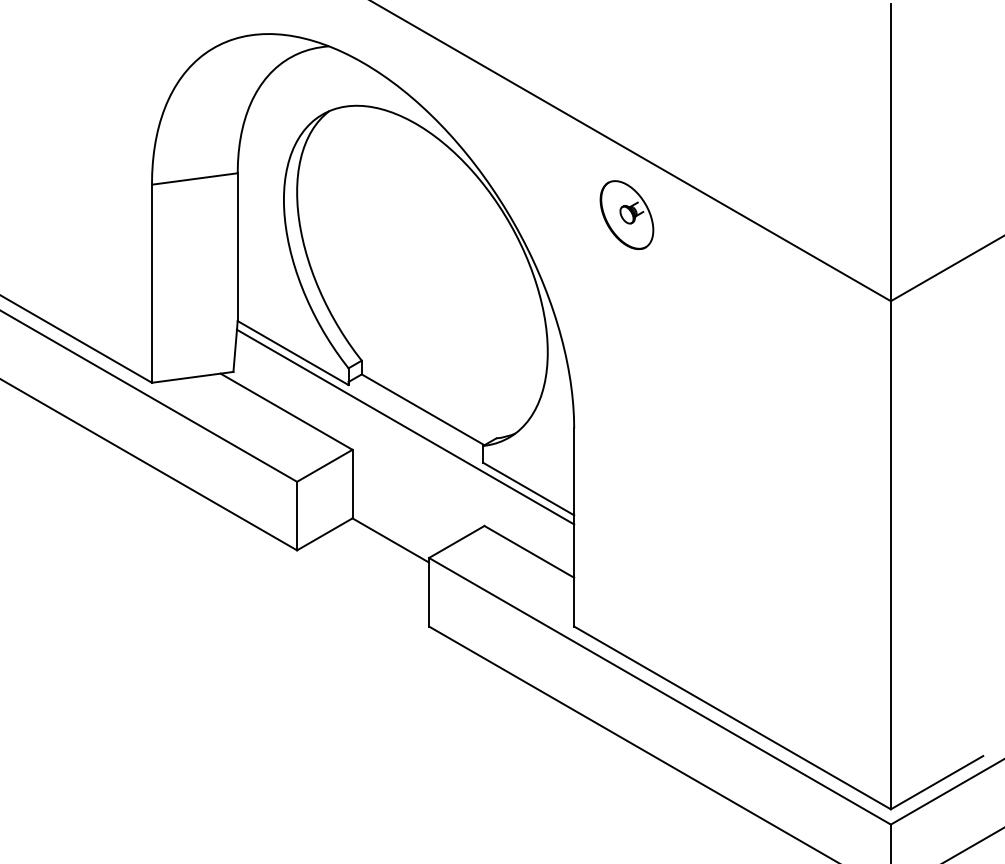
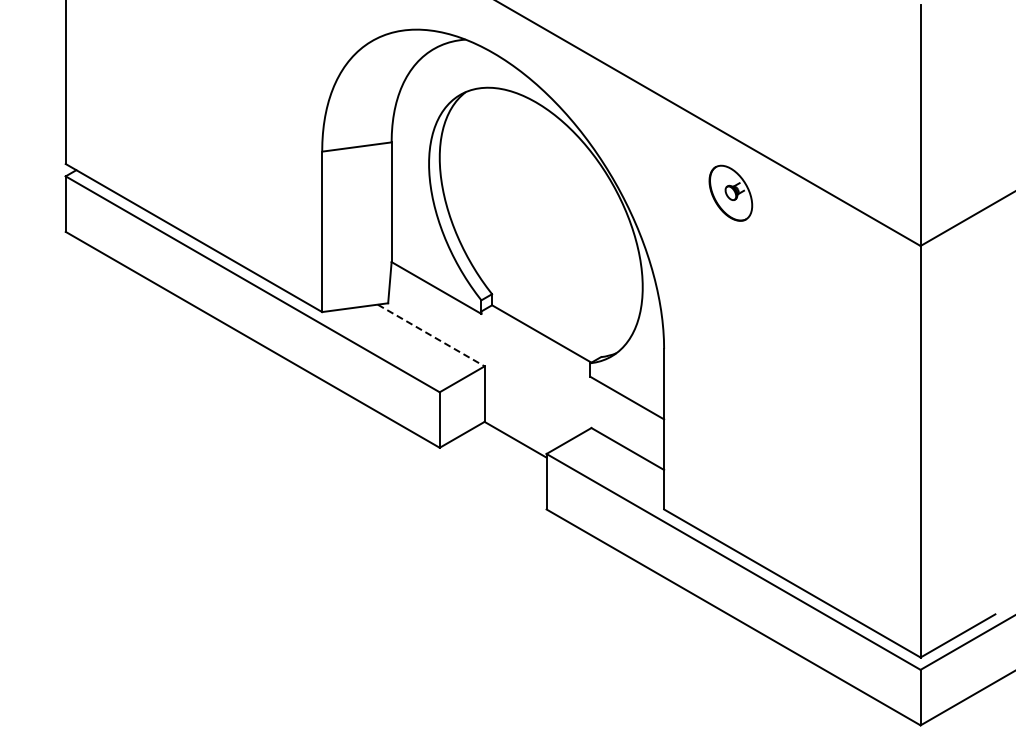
part: (626, 214) -> (730, 192), moved
line: (286, 411) -> (431, 335), solid -> dashed
line: (405, 426) -> (527, 347), removed

